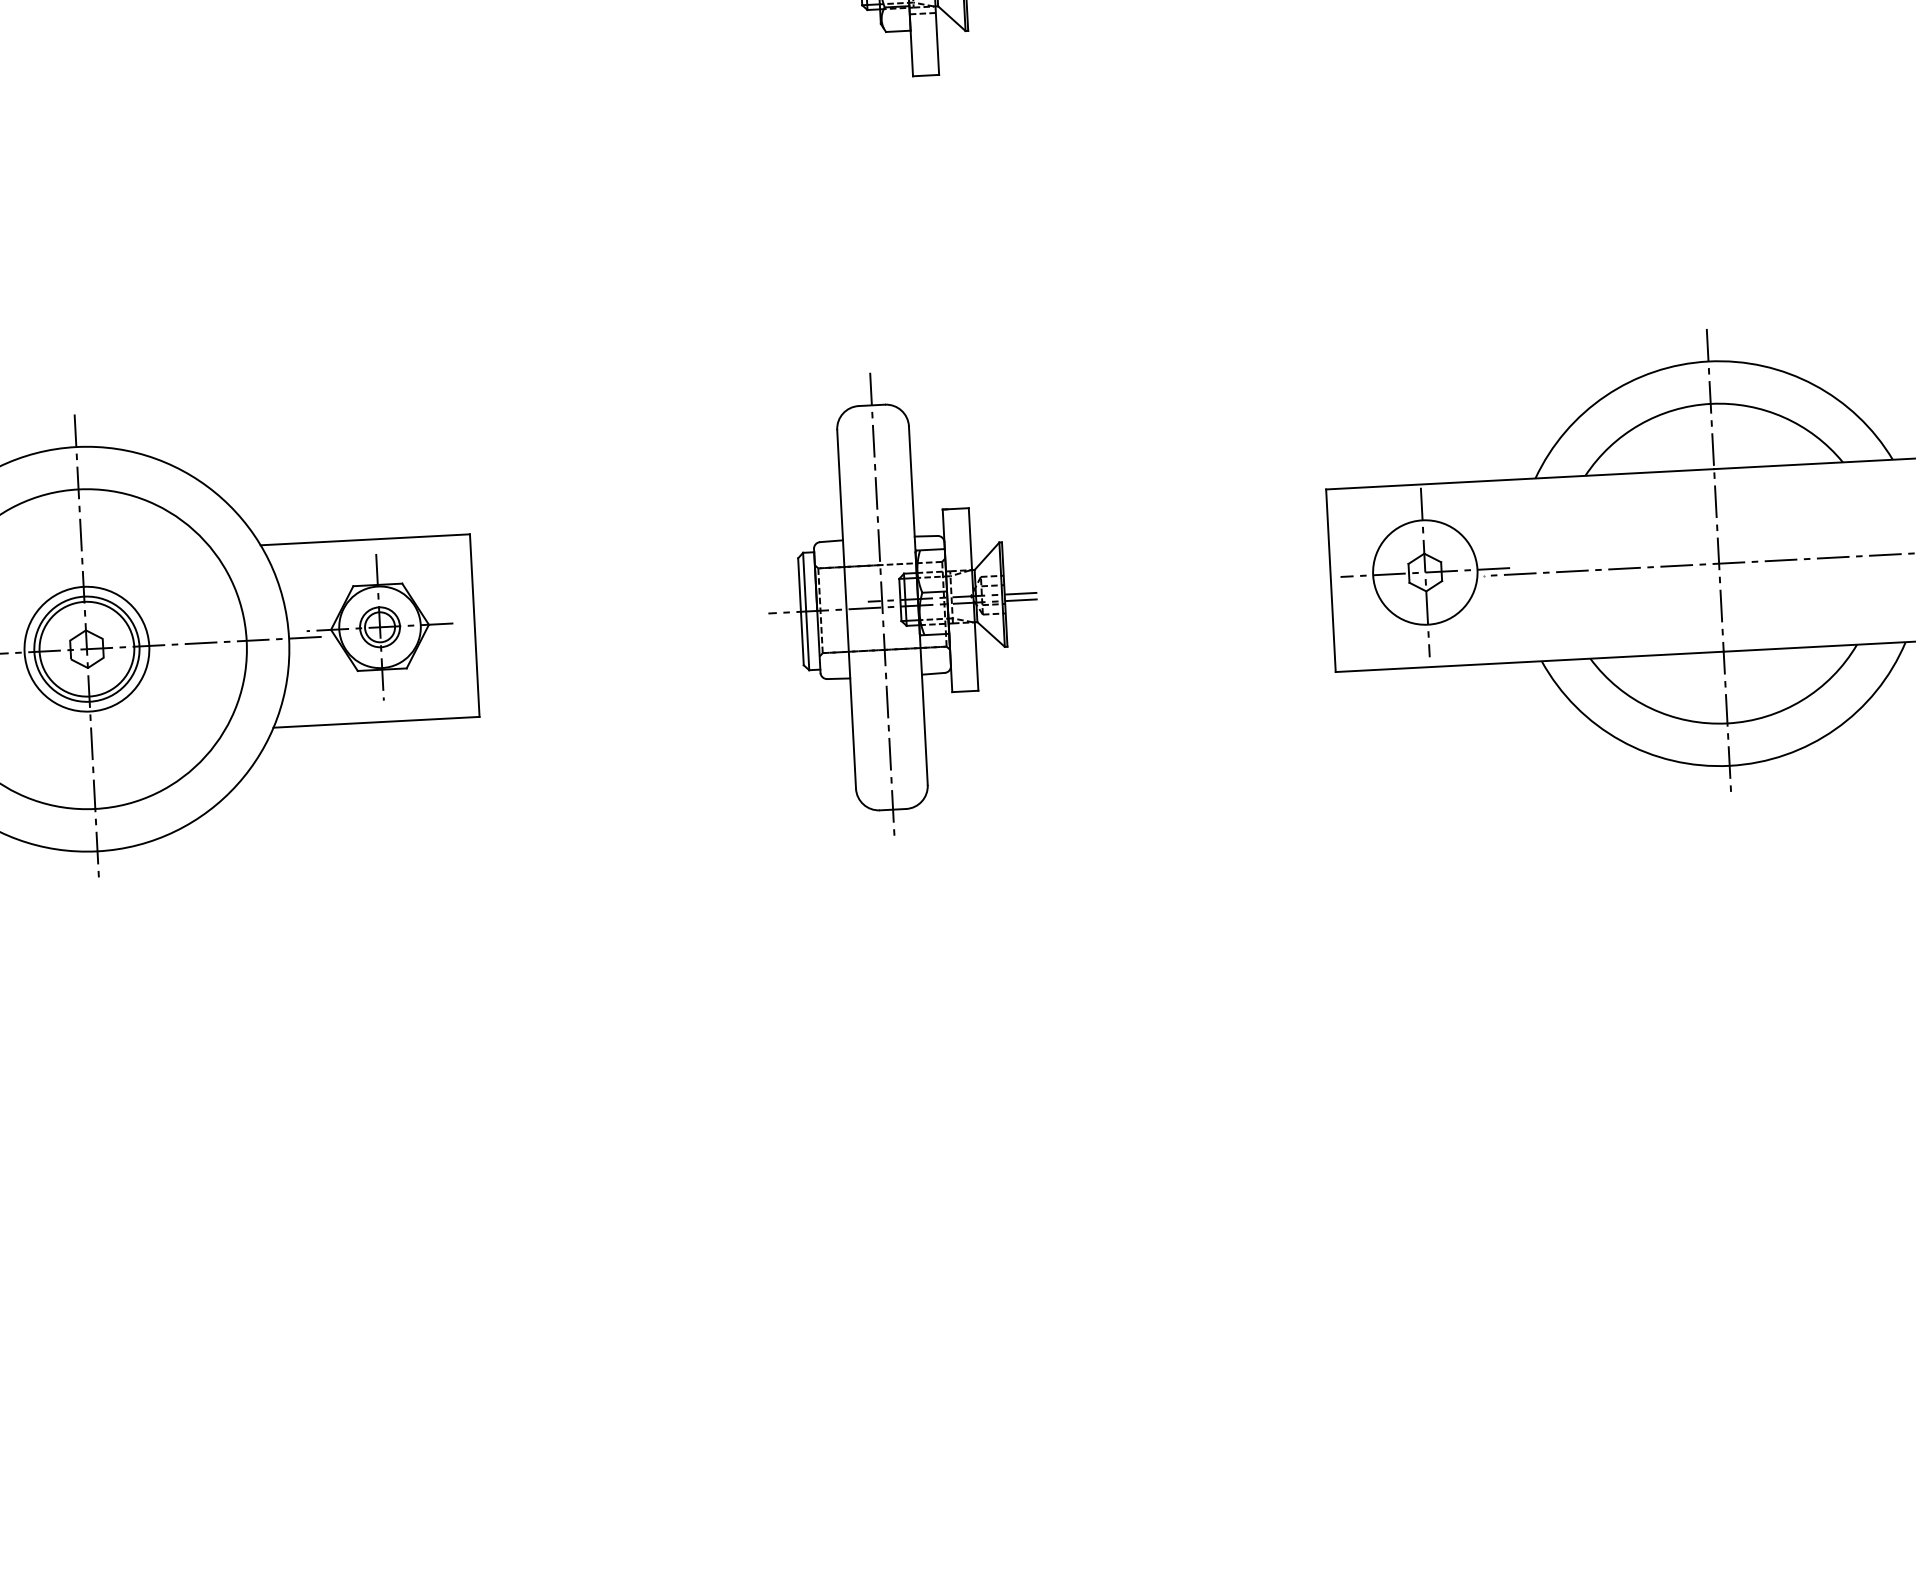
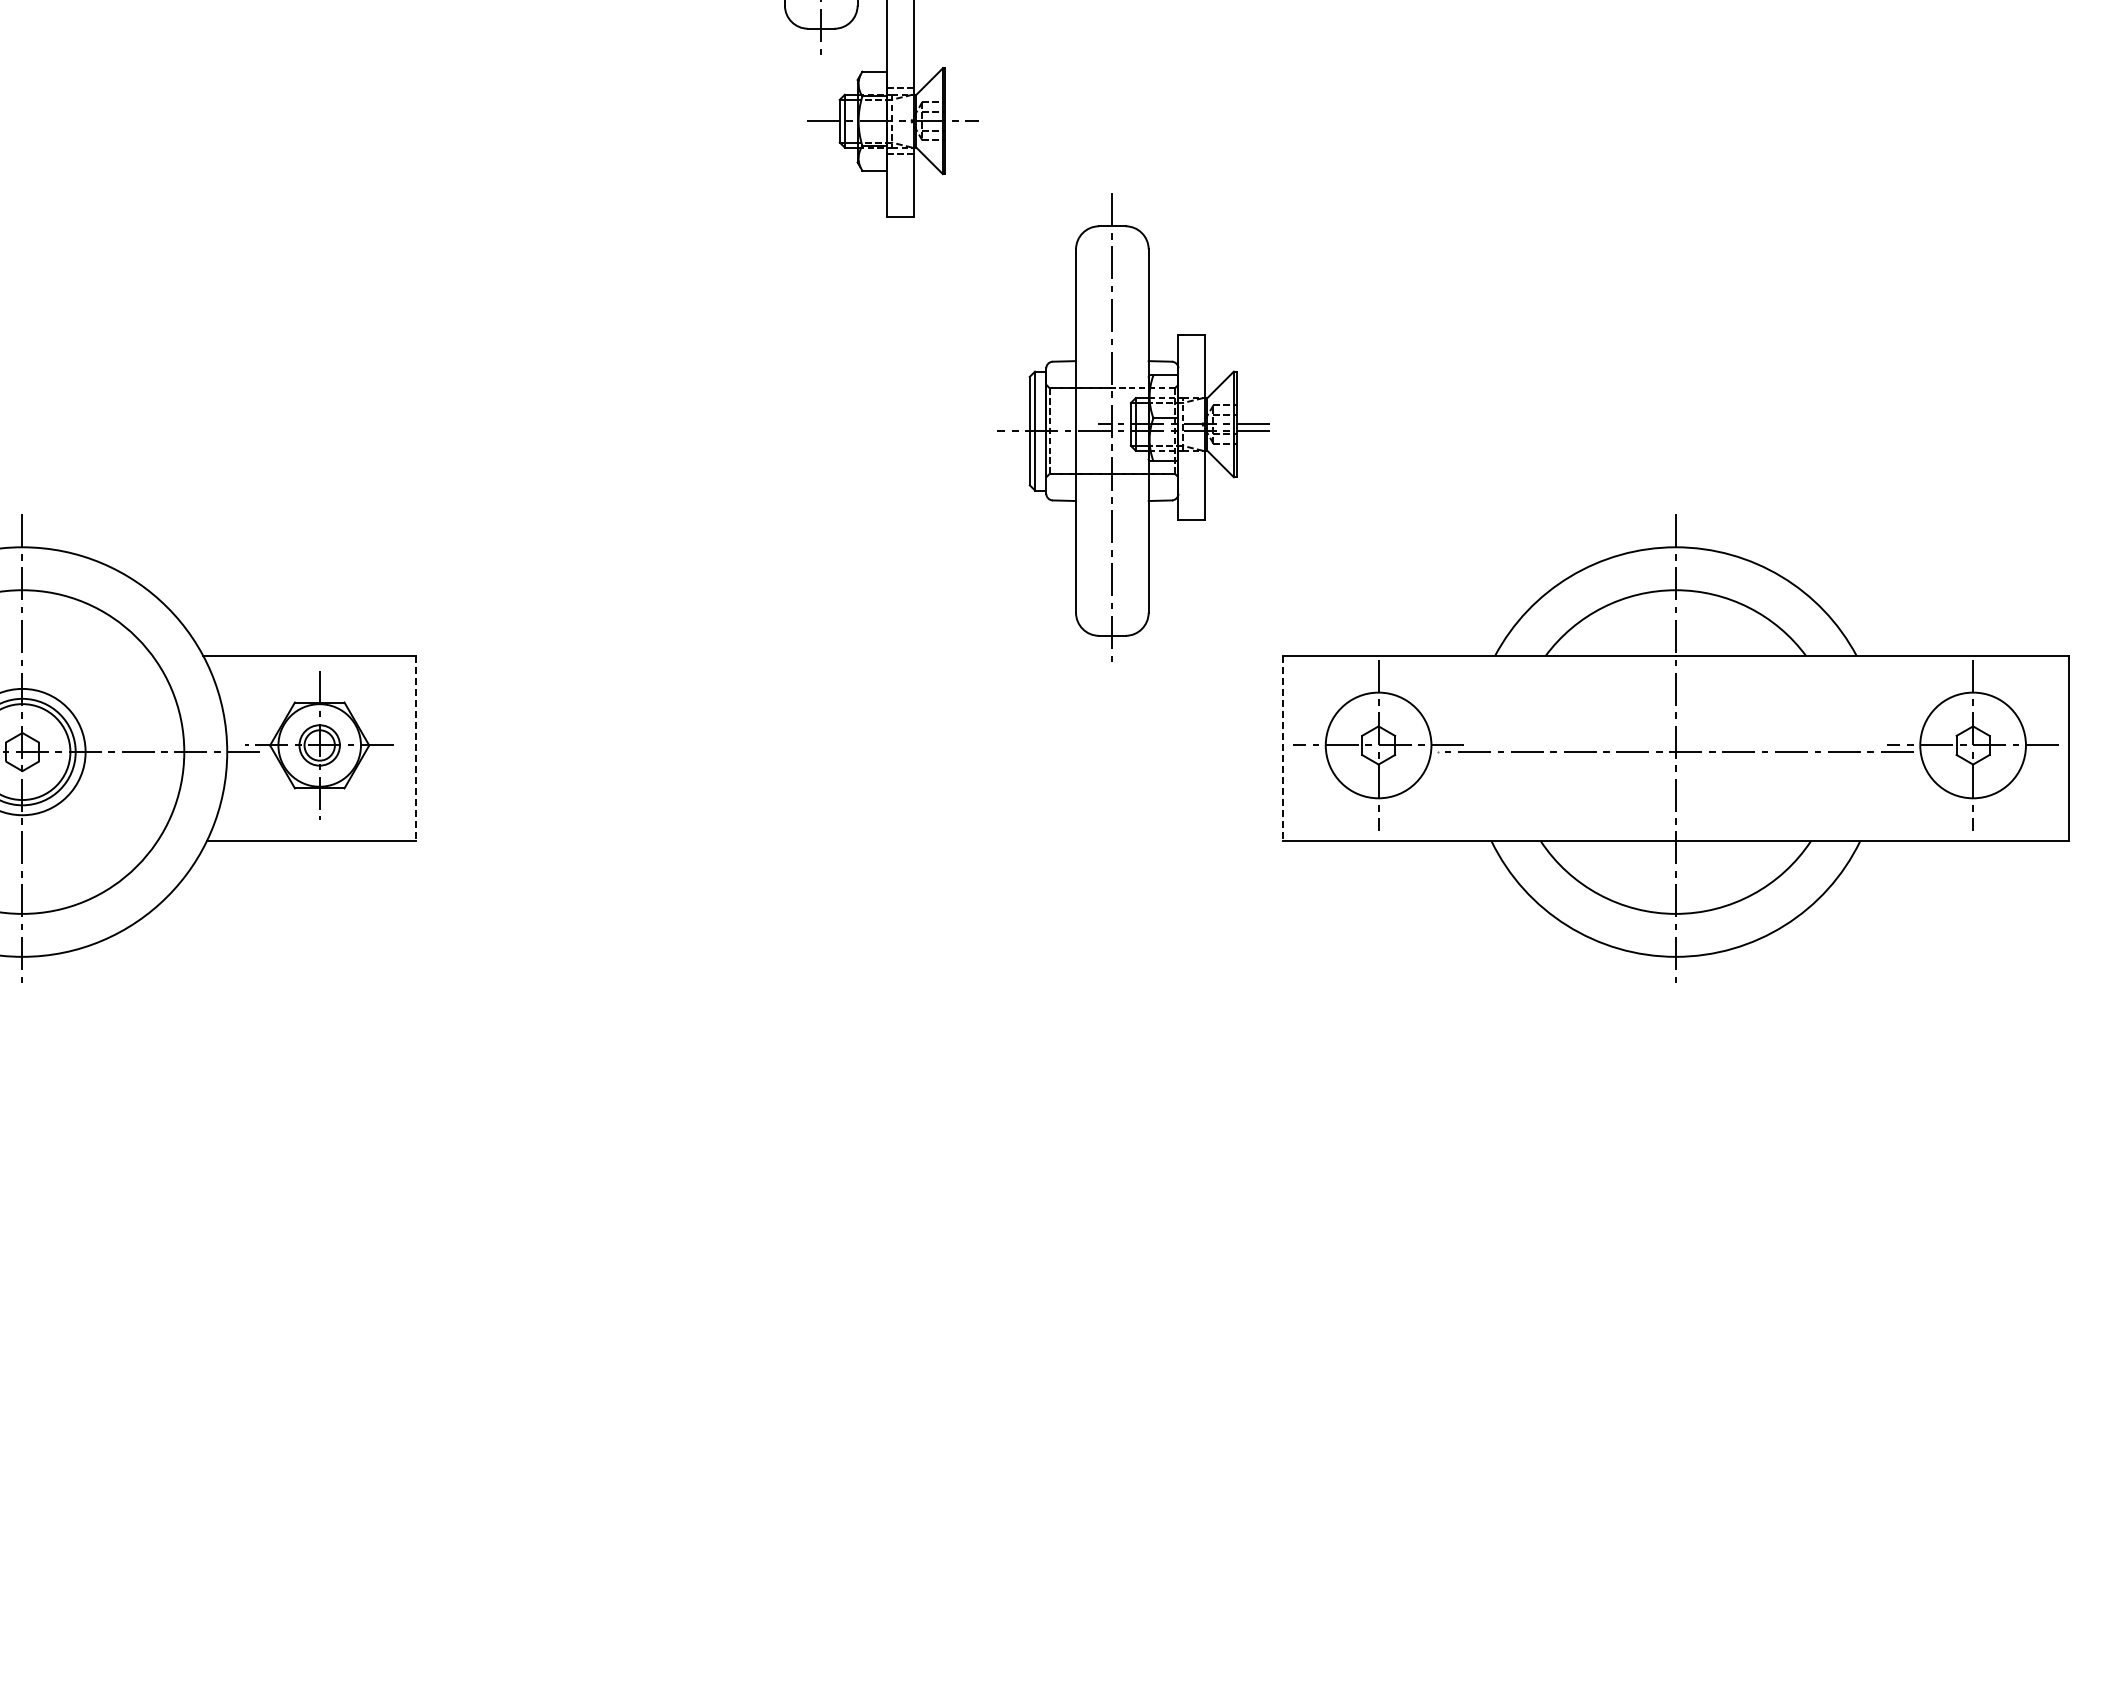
line: (1330, 581) -> (1282, 749), solid -> dashed
part: (903, 602) -> (1133, 427), moved
line: (474, 626) -> (415, 749), solid -> dashed

